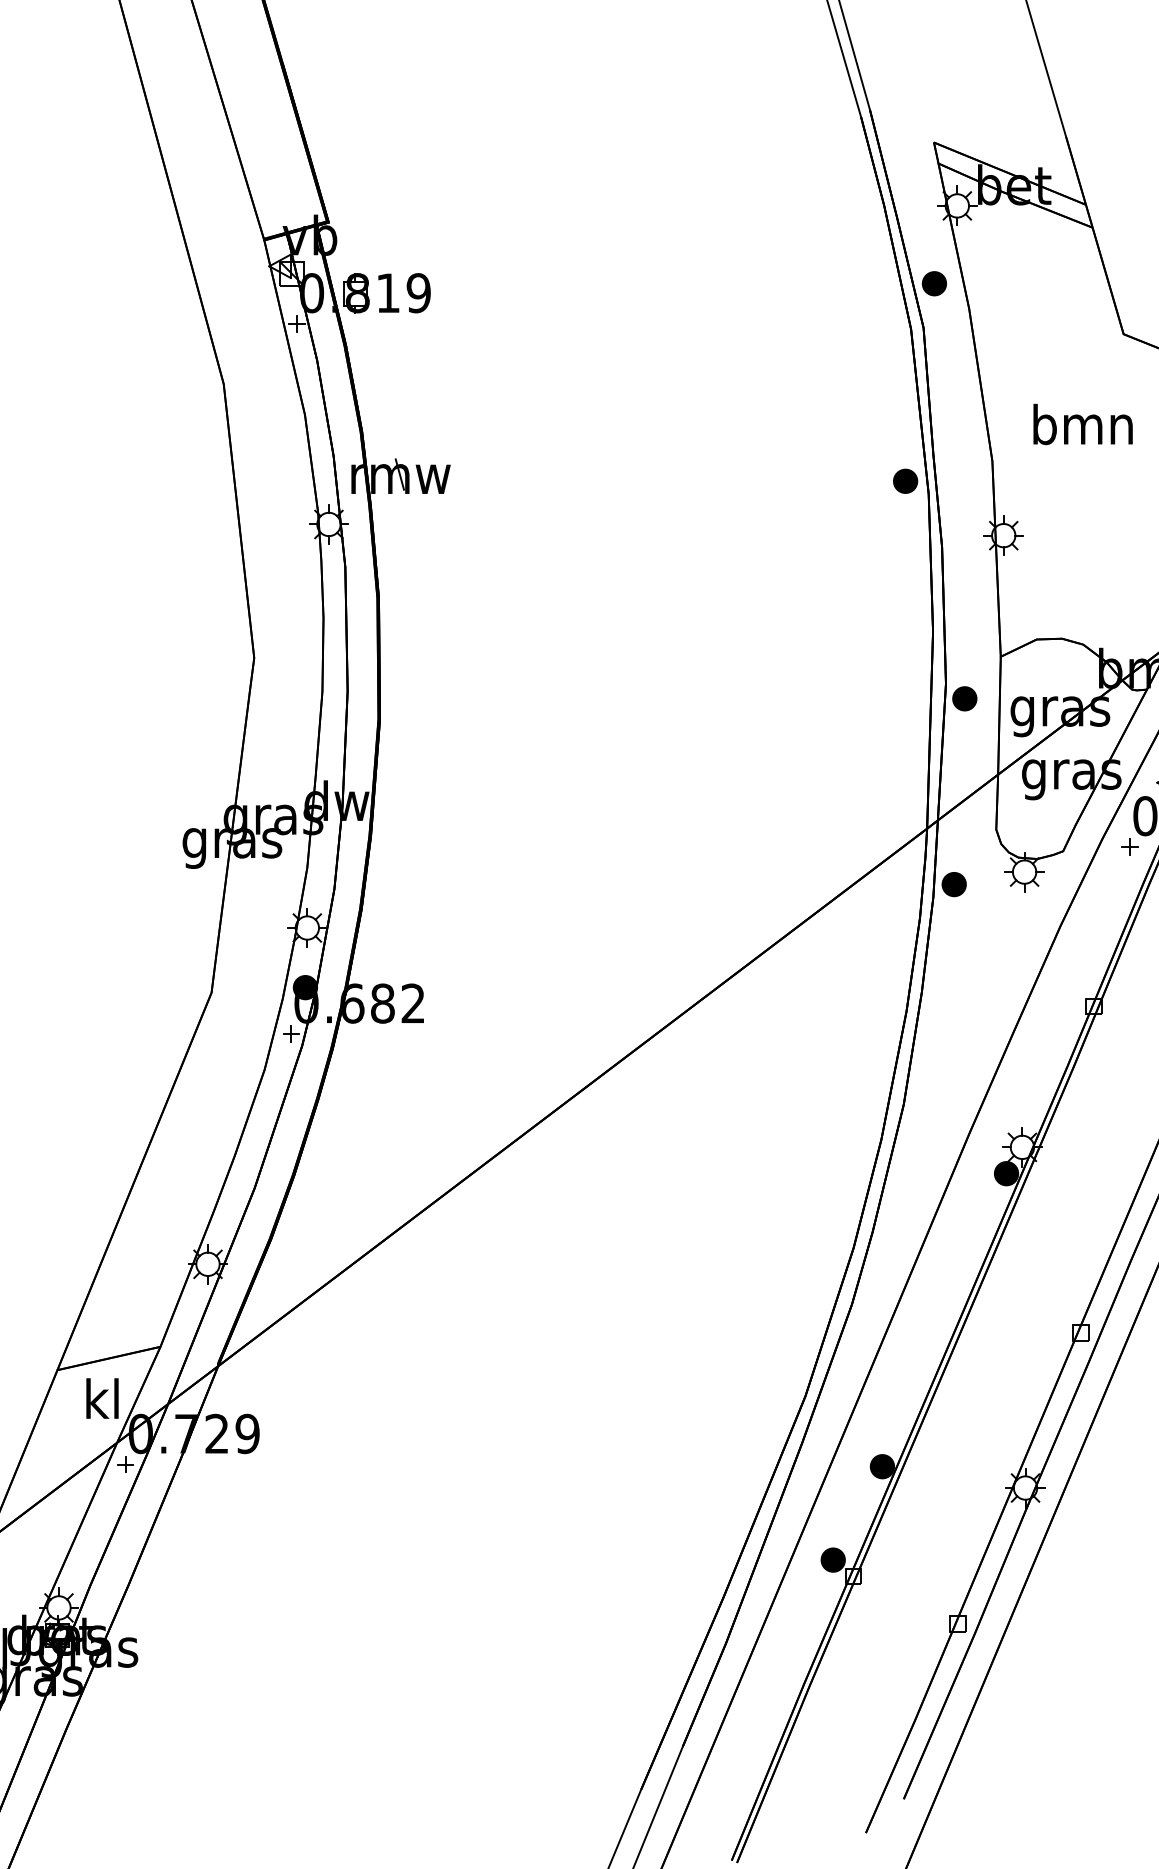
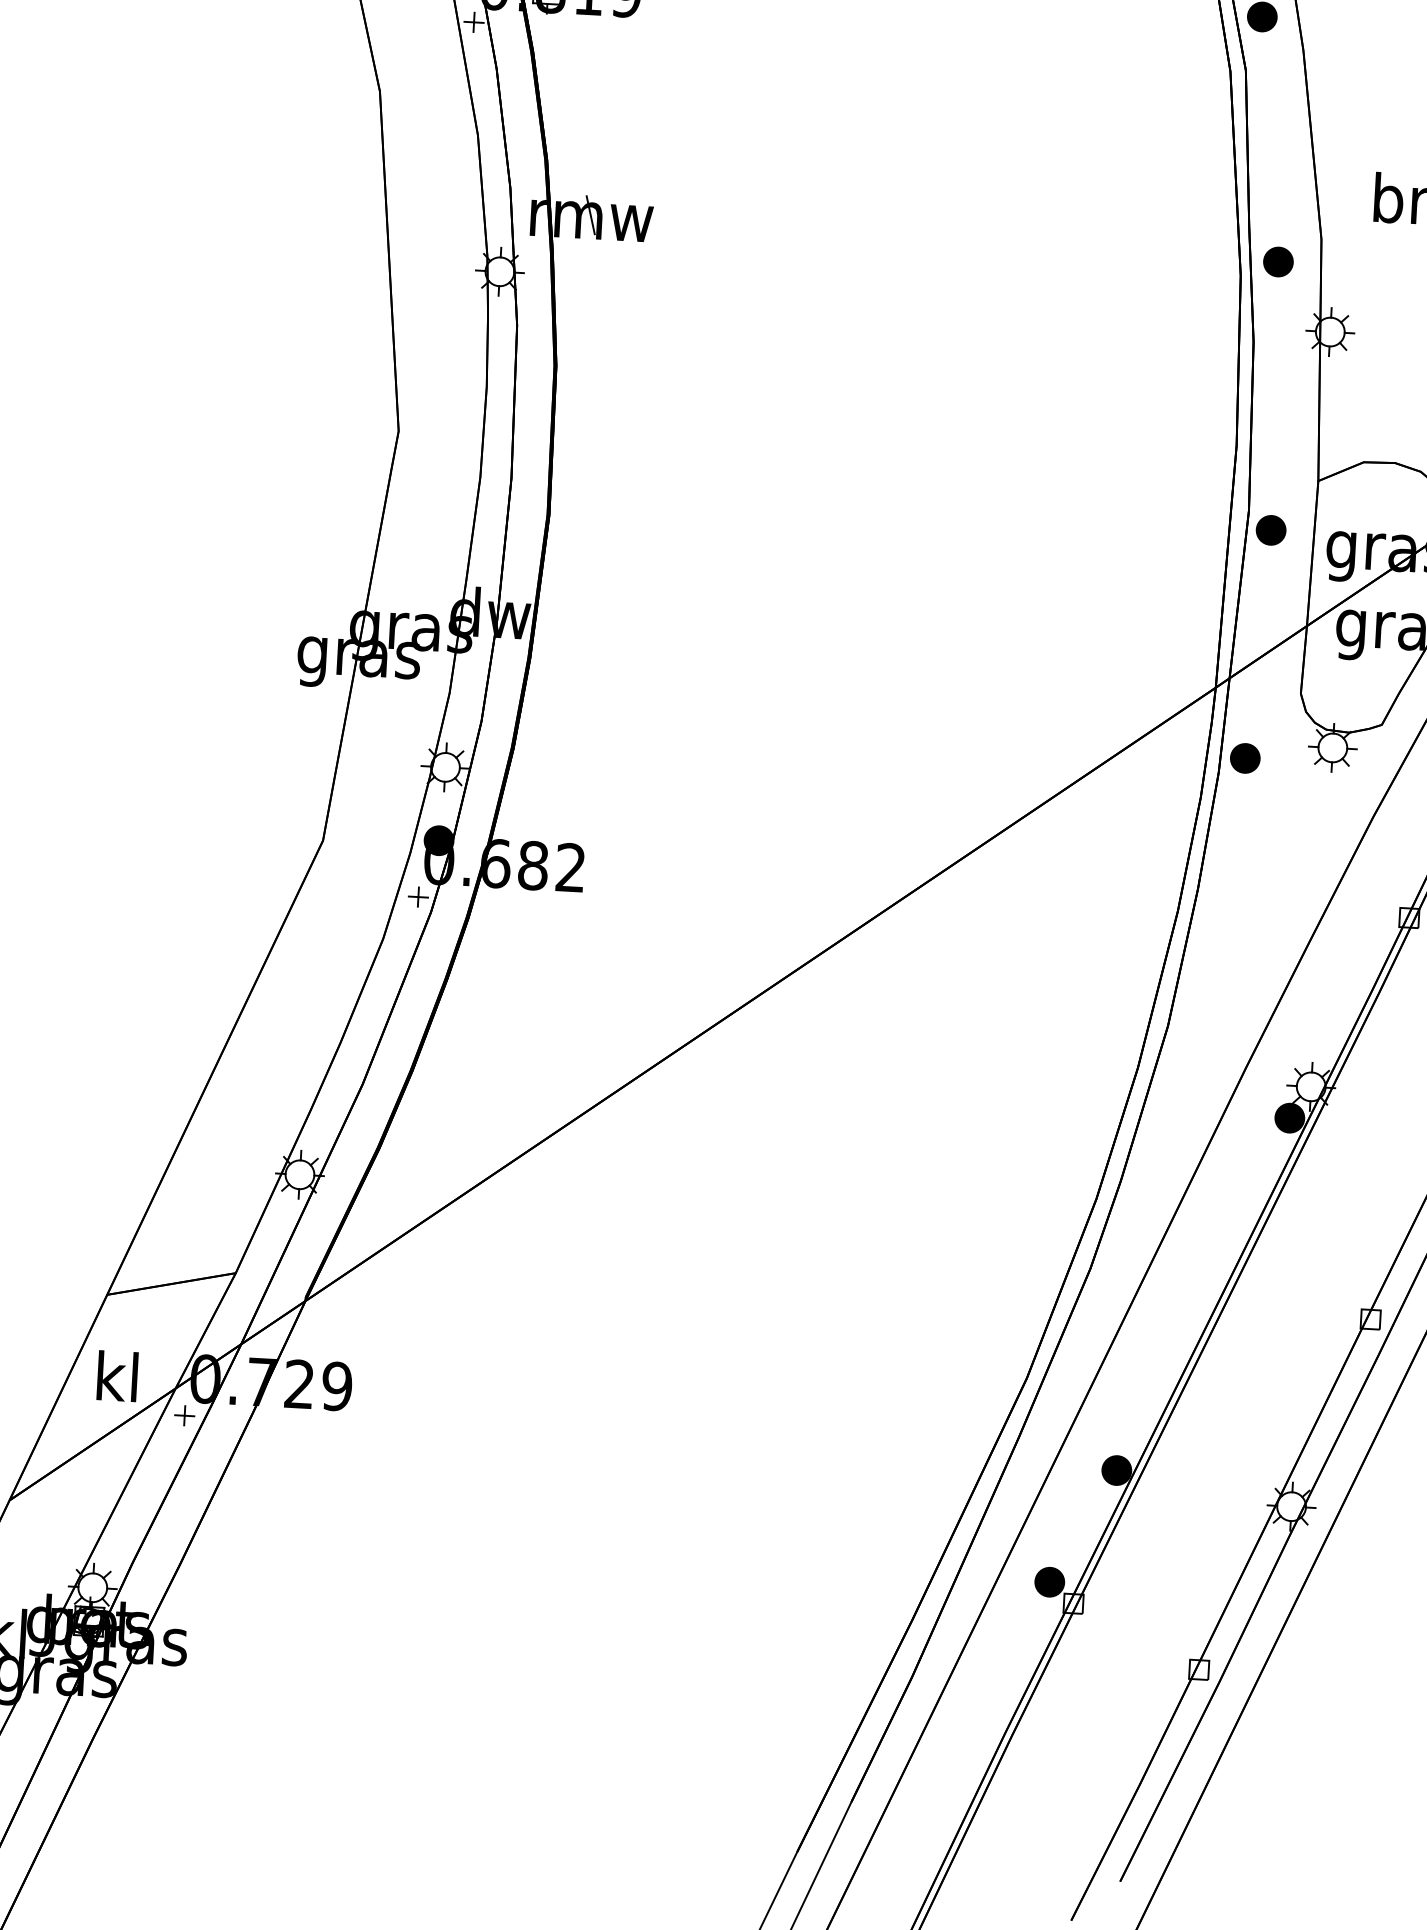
part: (905, 480) -> (1278, 261), moved
text: (102, 1398) -> (117, 1376), moved

